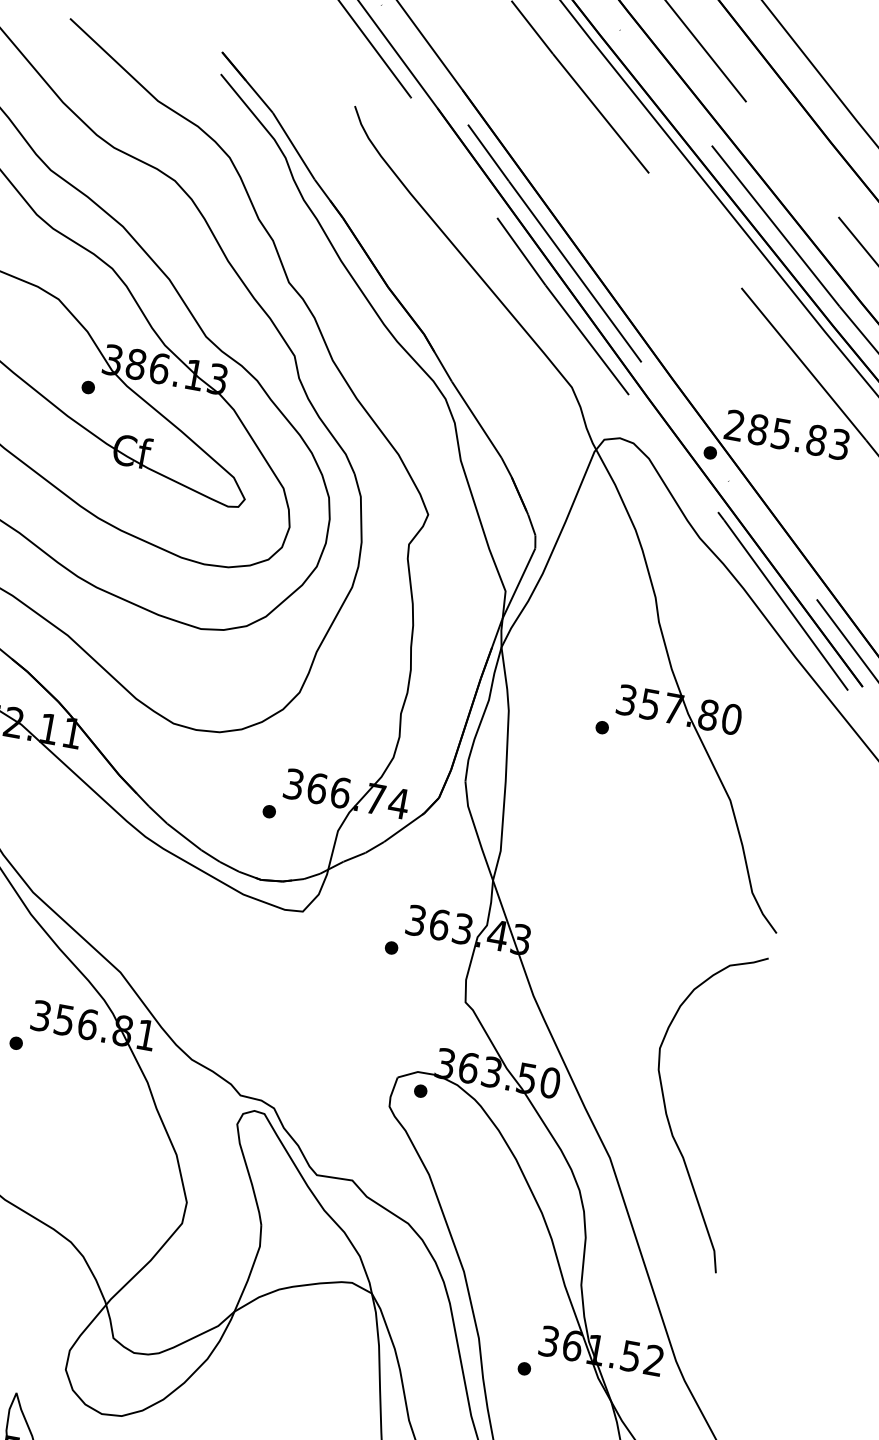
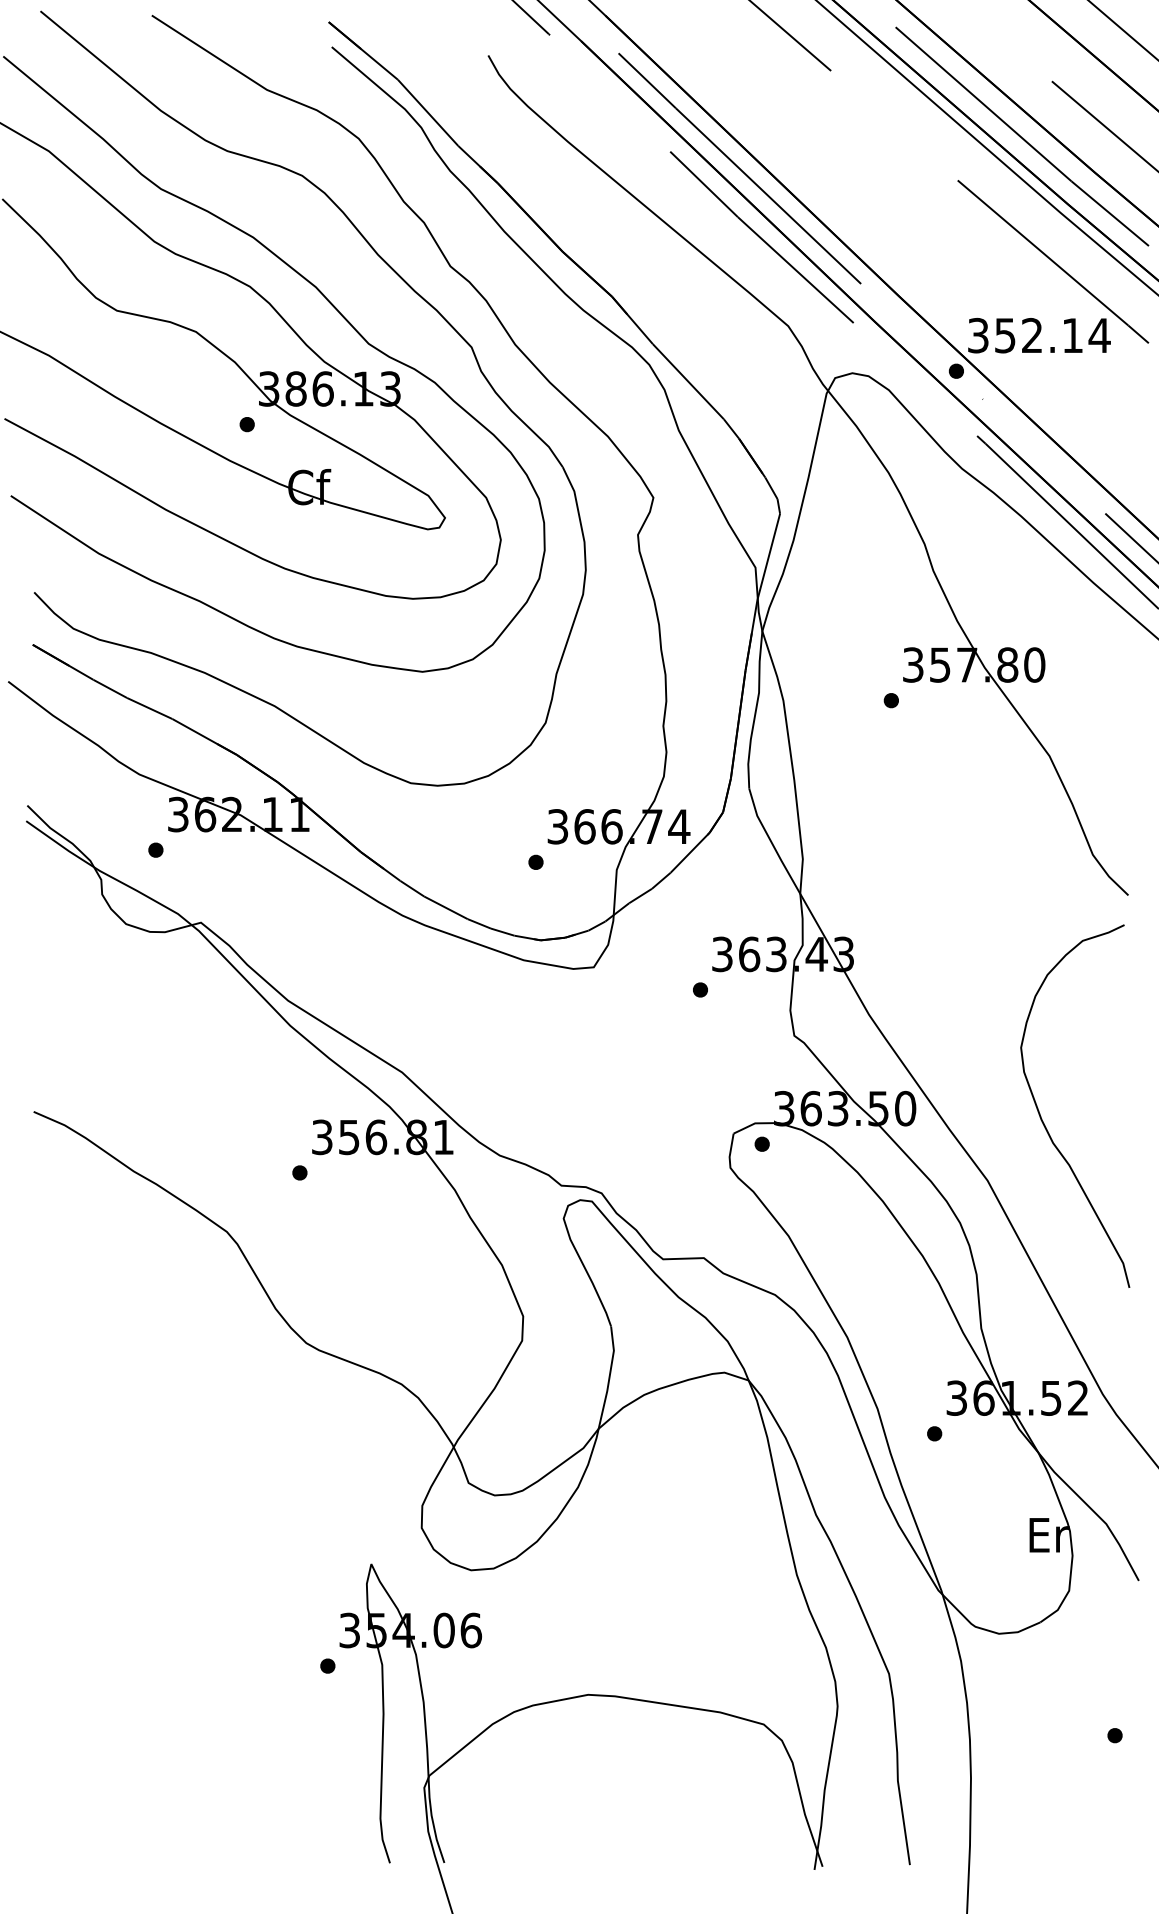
text: (787, 435) -> (1039, 335), 285.83 -> 352.14

